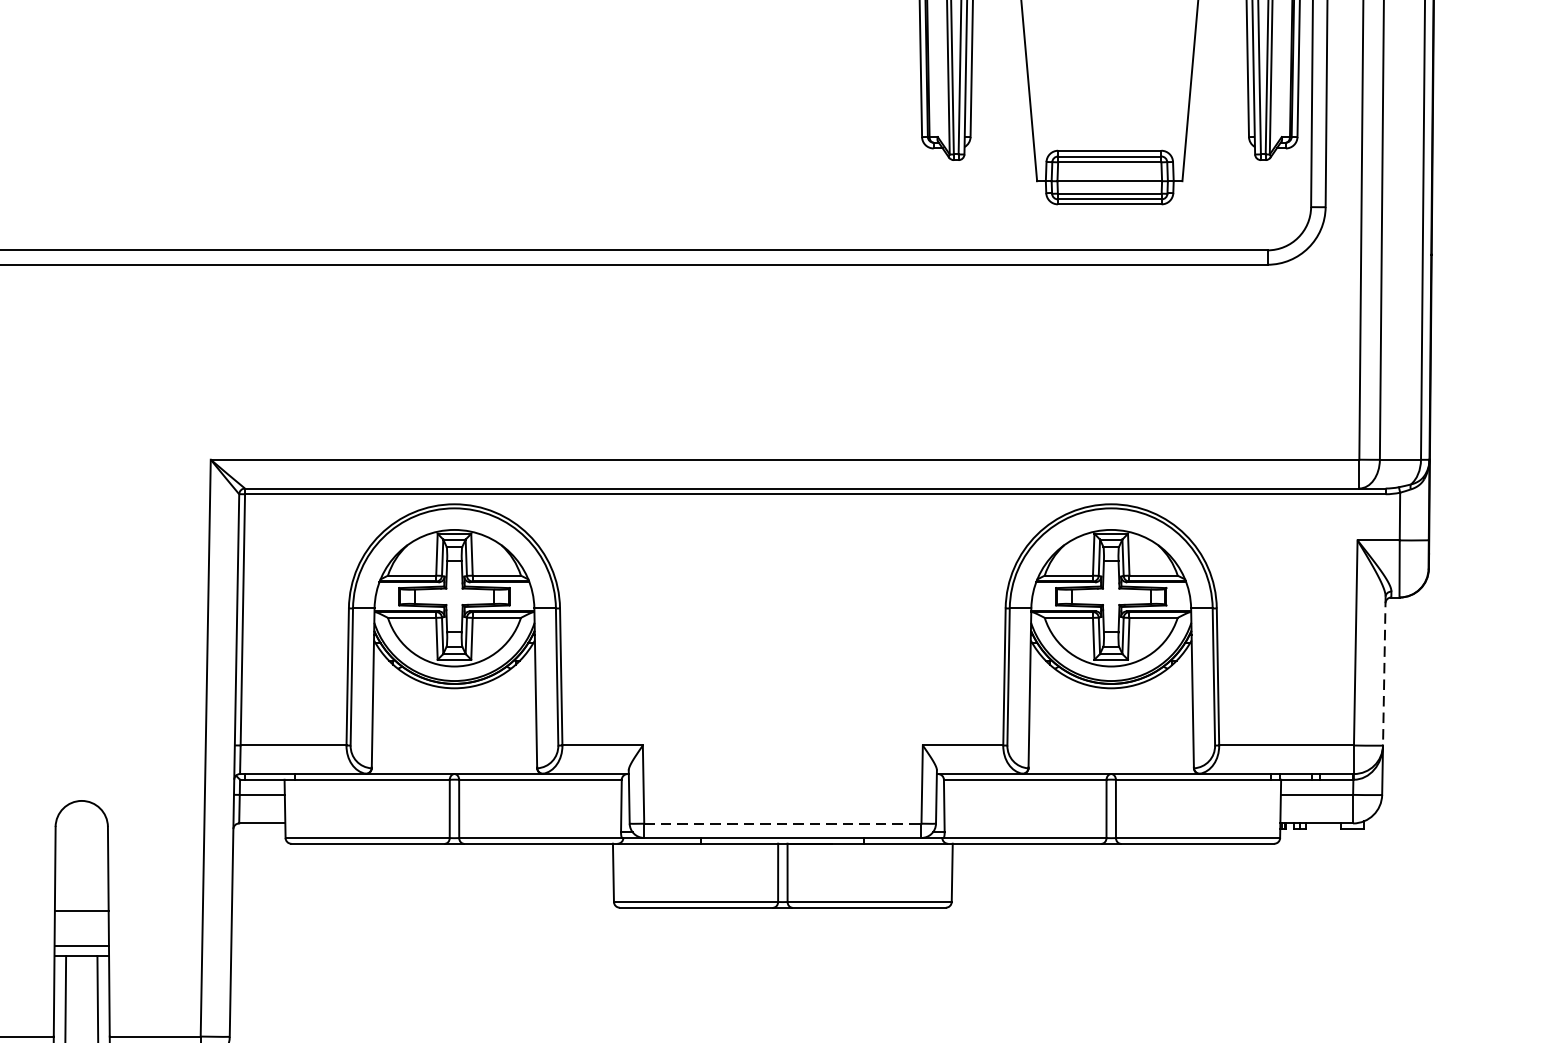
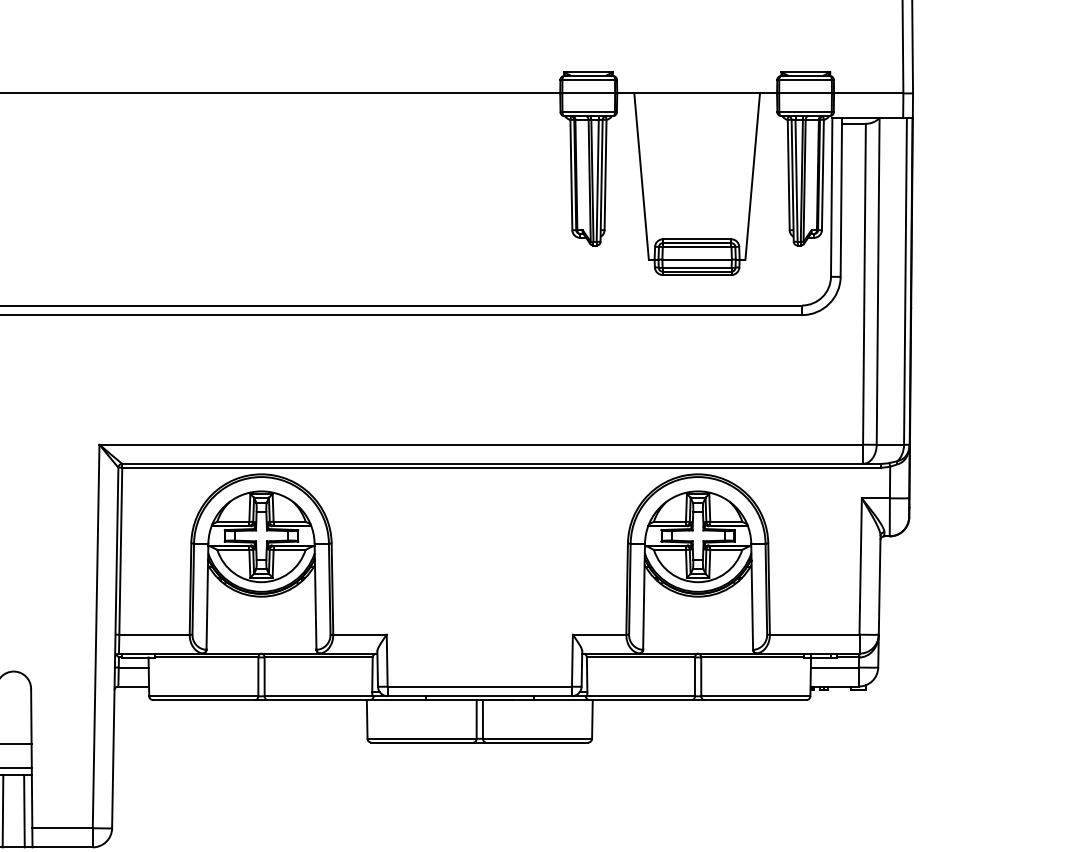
line: (1384, 671) -> (879, 585), dashed -> solid
line: (783, 823) -> (480, 686), dashed -> solid

